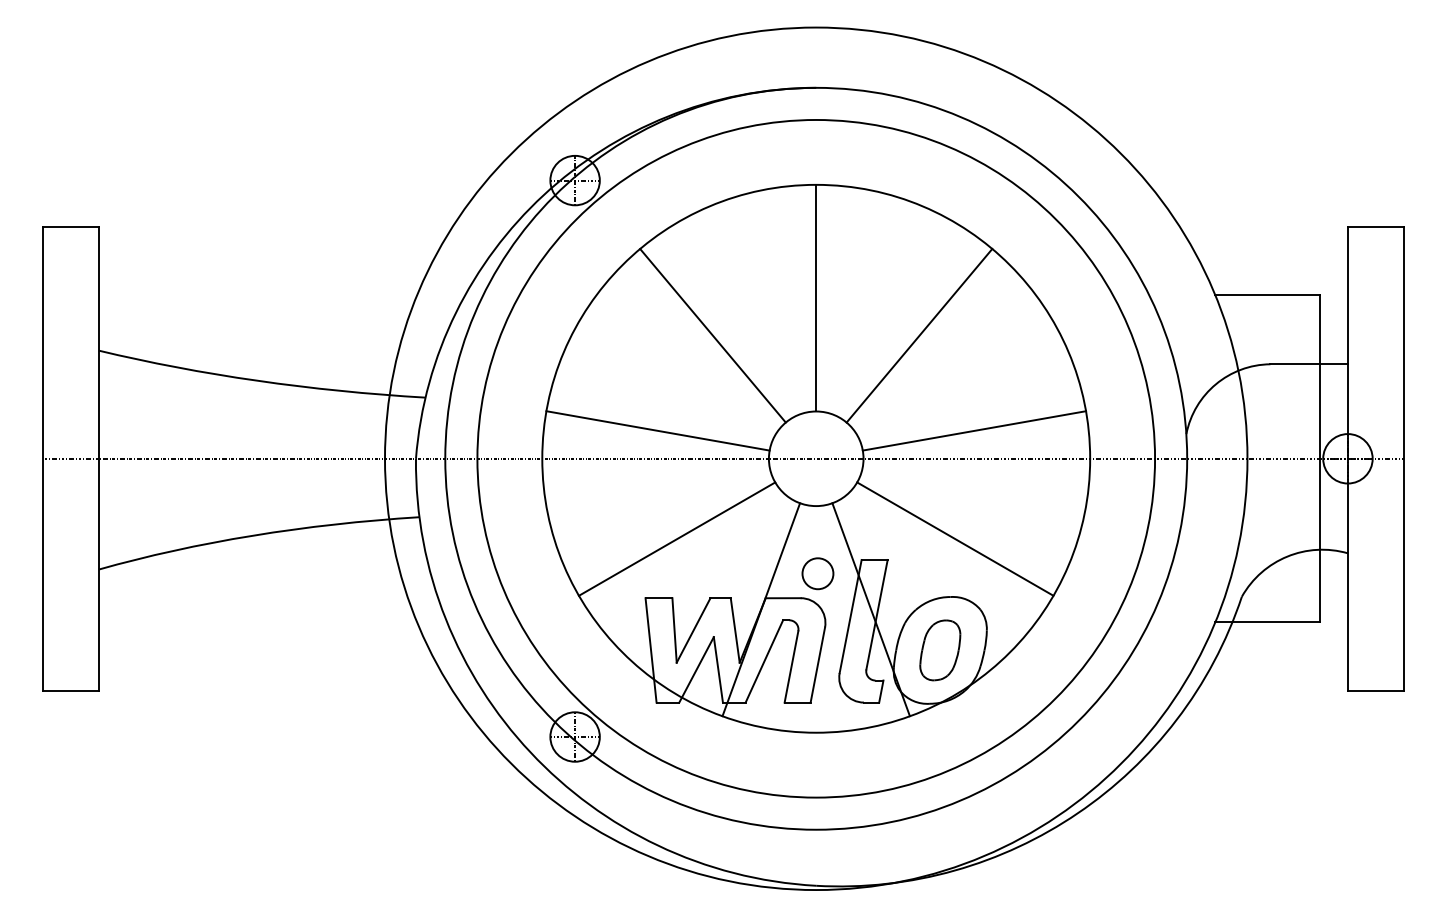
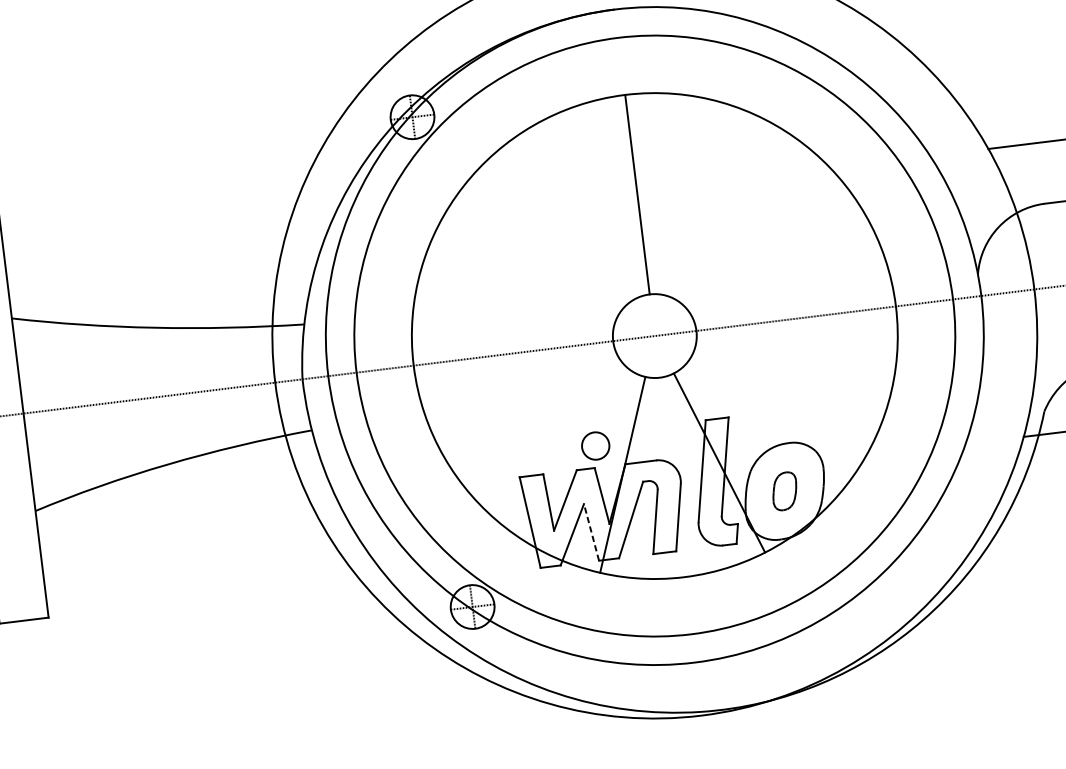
line: (712, 335) -> (550, 238), removed
line: (919, 335) -> (732, 216), removed
line: (657, 430) -> (512, 328), removed
line: (974, 430) -> (791, 294), removed
line: (677, 538) -> (541, 421), removed
line: (955, 538) -> (786, 391), removed
circle: (817, 573) -> (595, 445), moved
part: (940, 650) -> (784, 491), size x0.7
line: (718, 669) -> (591, 532), solid -> dashed

